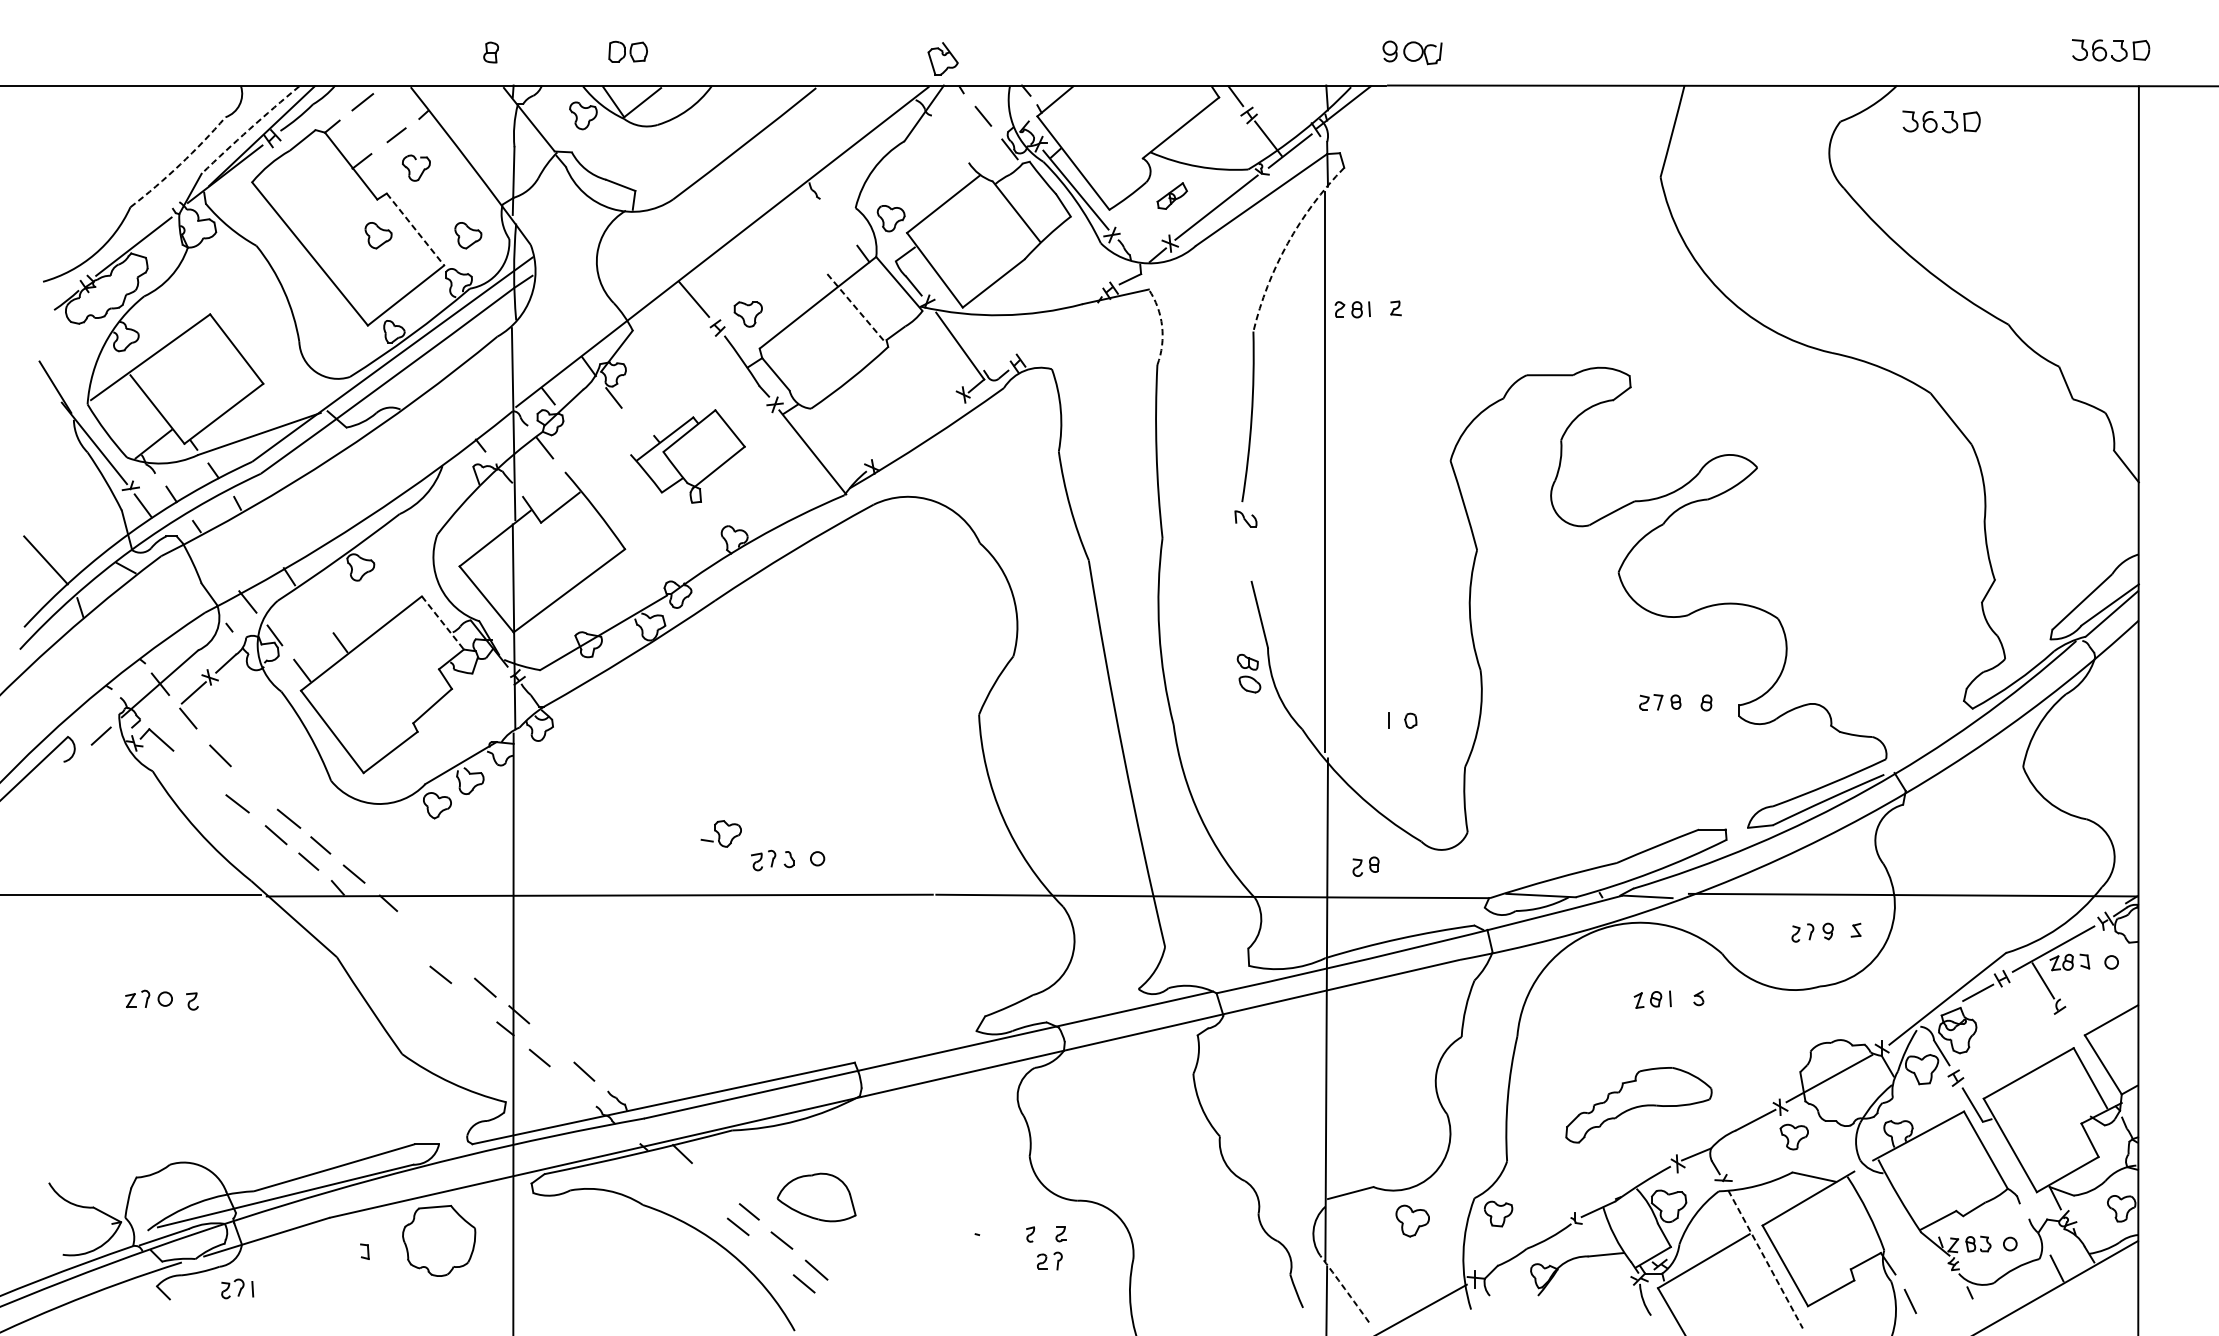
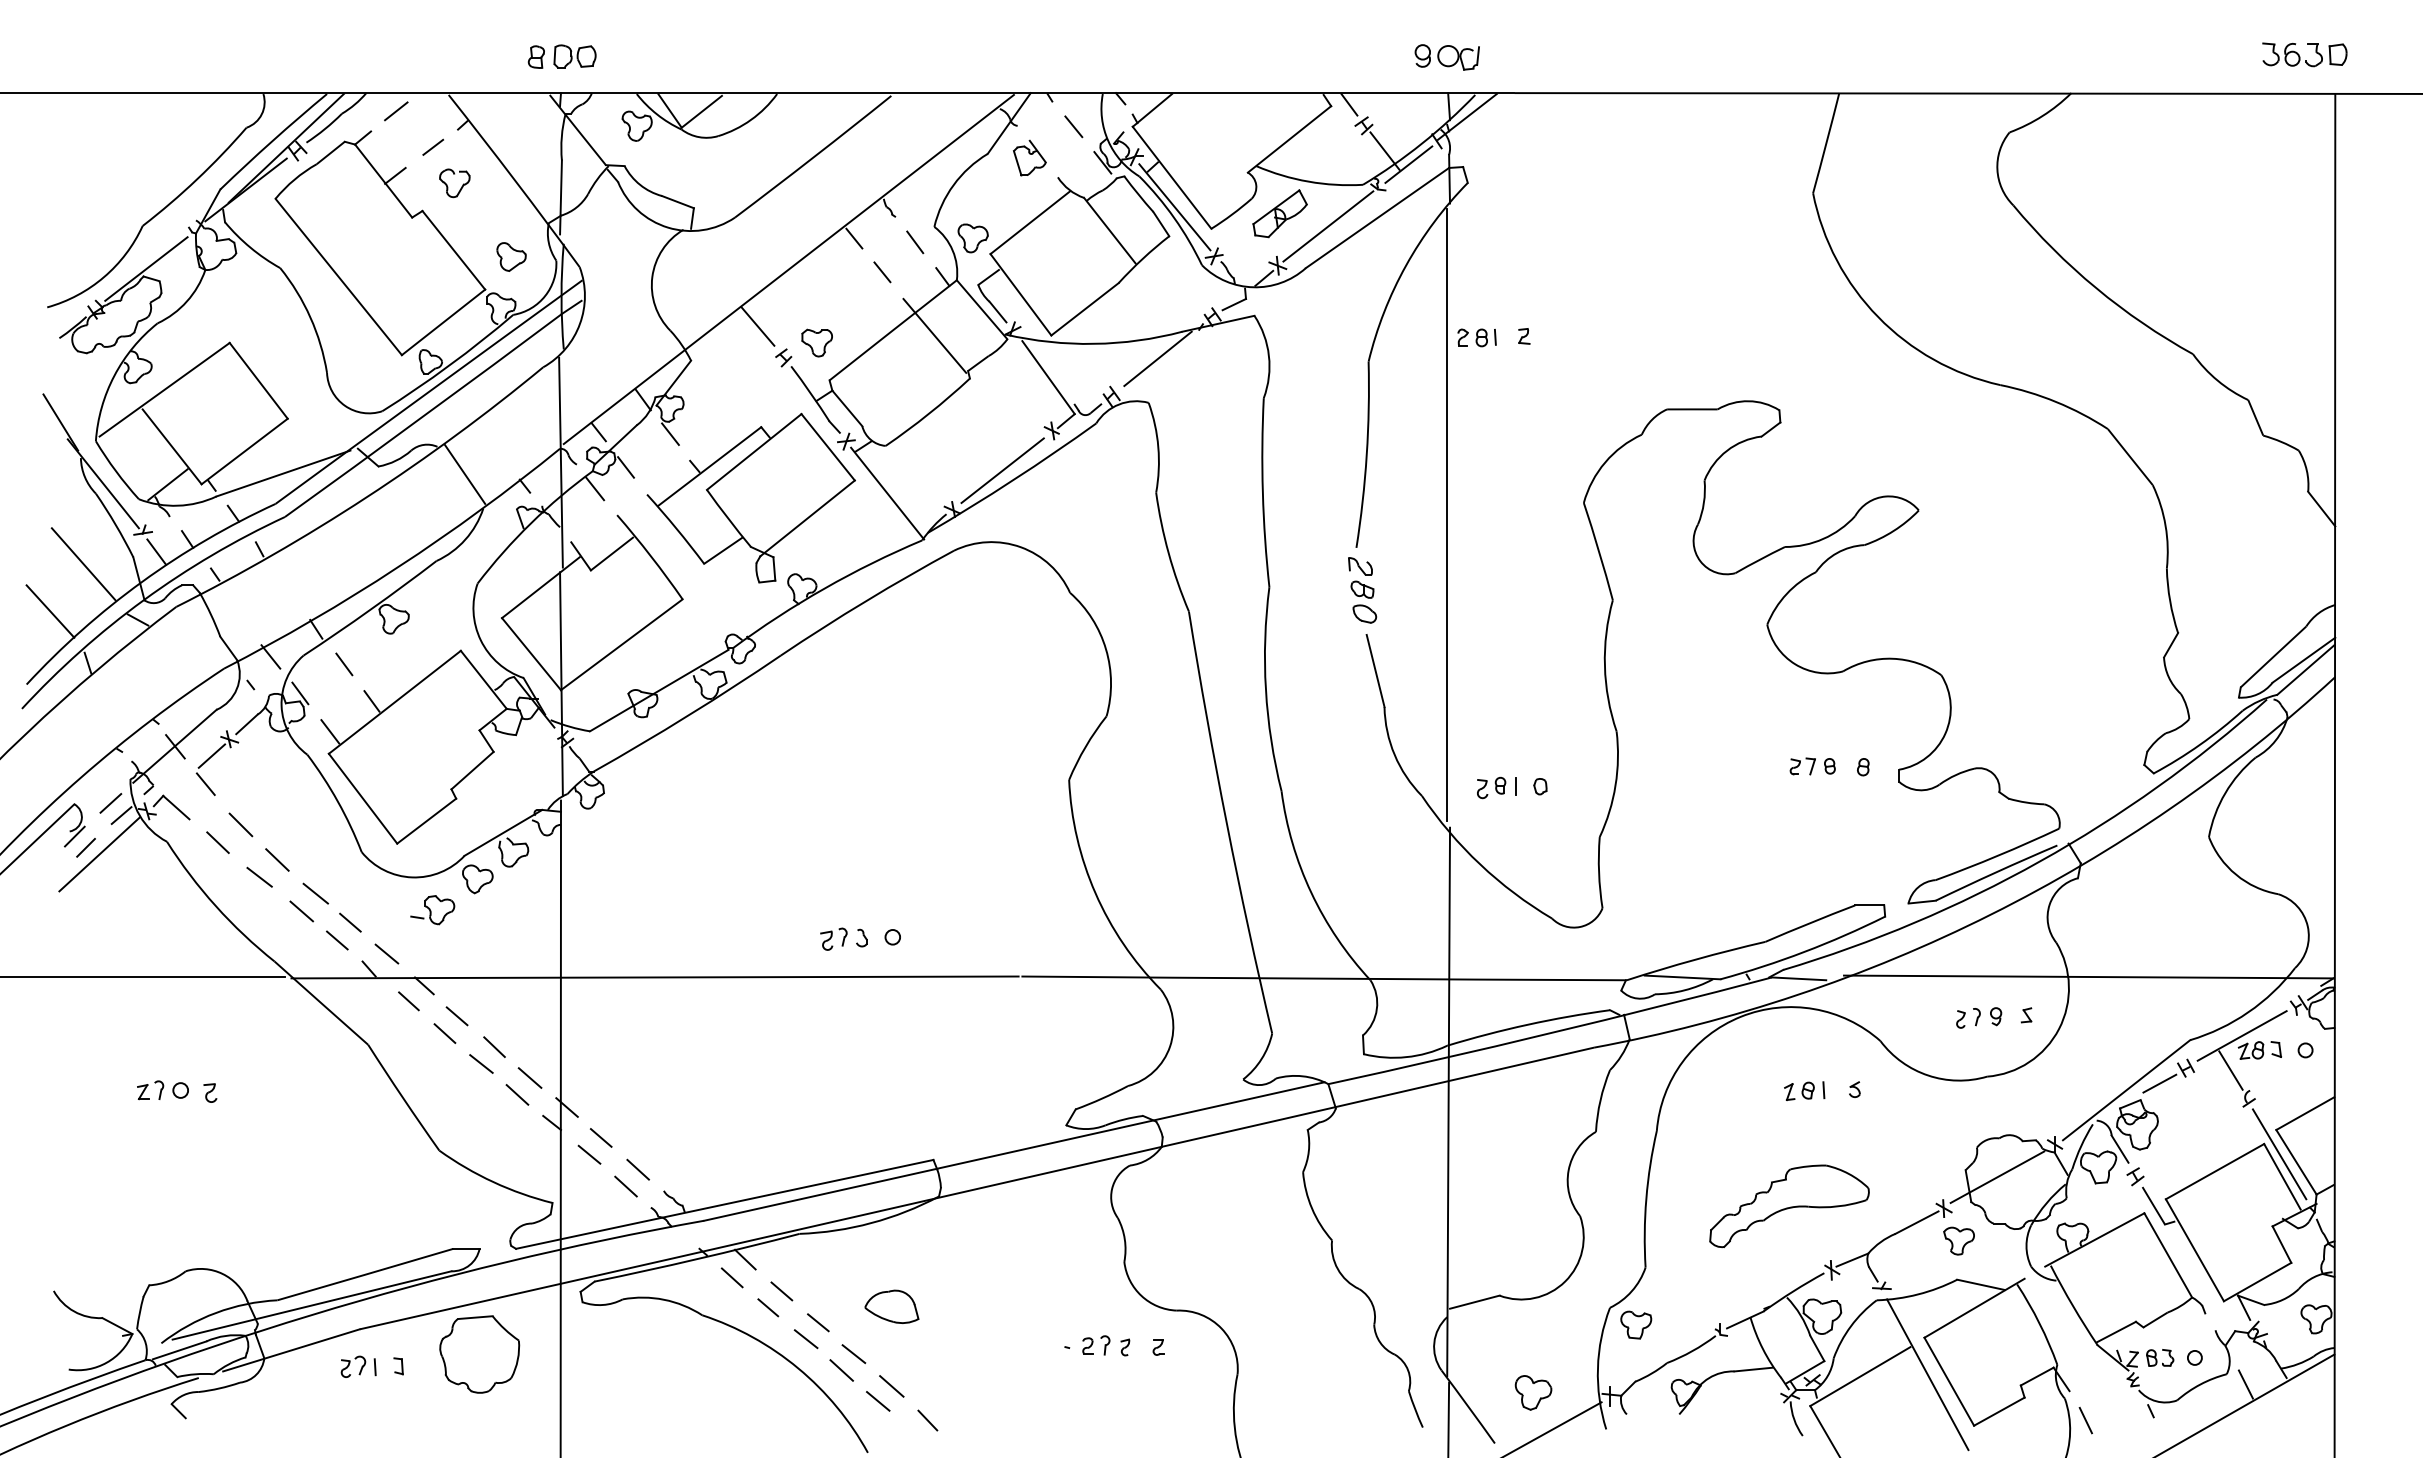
part: (627, 51) -> (574, 56), moved
part: (1411, 52) -> (1446, 57), moved
part: (942, 58) -> (1029, 157), moved
part: (1941, 121) -> (2119, 132), removed
arc: (249, 128) -> (272, 140), dashed -> solid
arc: (180, 164) -> (197, 179), dashed -> solid
part: (1171, 195) -> (1279, 213), size x1.67
line: (782, 218) -> (854, 238), added
line: (838, 222) -> (915, 242), added
line: (416, 229) -> (454, 250), dashed -> solid
part: (378, 235) -> (413, 256), removed
arc: (1288, 243) -> (1406, 265), dashed -> solid
line: (808, 249) -> (882, 272), added
line: (856, 308) -> (935, 336), dashed -> solid
arc: (1161, 325) -> (1268, 355), dashed -> solid
line: (1060, 328) -> (1157, 358), added
line: (572, 428) -> (625, 467), added
line: (918, 431) -> (1002, 470), added
line: (425, 433) -> (464, 473), added
part: (687, 455) -> (750, 497), size x1.67
line: (76, 517) -> (83, 564), added
line: (315, 608) -> (344, 664), added
line: (442, 622) -> (483, 679), dashed -> solid
part: (1248, 673) -> (1363, 601), moved
line: (111, 747) -> (121, 815), added
line: (68, 766) -> (74, 836), added
line: (198, 771) -> (217, 842), added
line: (78, 776) -> (85, 847), added
line: (90, 782) -> (99, 854), added
line: (253, 787) -> (277, 859), added
part: (721, 834) -> (432, 910), moved
part: (1365, 866) -> (1491, 787), moved
line: (373, 917) -> (408, 1001), added
line: (417, 931) -> (456, 1016), added
line: (406, 946) -> (444, 1033), added
line: (452, 959) -> (494, 1047), added
line: (473, 1002) -> (517, 1094), added
line: (549, 1042) -> (600, 1137), added
line: (2087, 1057) -> (2279, 1154), added
line: (572, 1087) -> (625, 1186), added
line: (669, 1170) -> (731, 1277), added
line: (715, 1183) -> (781, 1291), added
part: (816, 1196) -> (891, 1306), size x0.62
line: (703, 1197) -> (768, 1307), added
part: (1412, 1220) -> (1533, 1392), moved
line: (770, 1255) -> (841, 1370), added
line: (1765, 1259) -> (1927, 1374), dashed -> solid
part: (1049, 1261) -> (1096, 1345), moved
part: (237, 1288) -> (358, 1366), moved
arc: (1344, 1288) -> (1468, 1406), dashed -> solid
line: (849, 1301) -> (927, 1420), added

